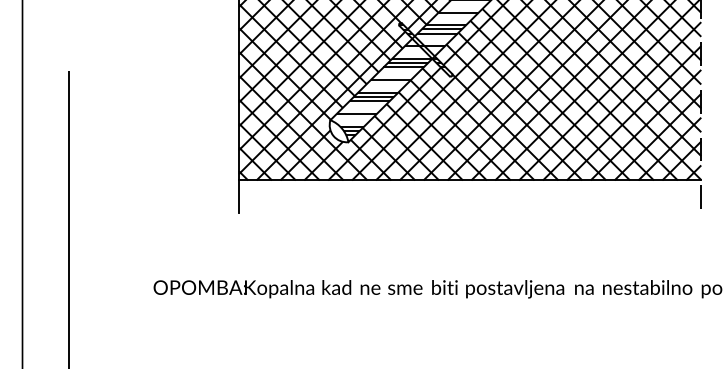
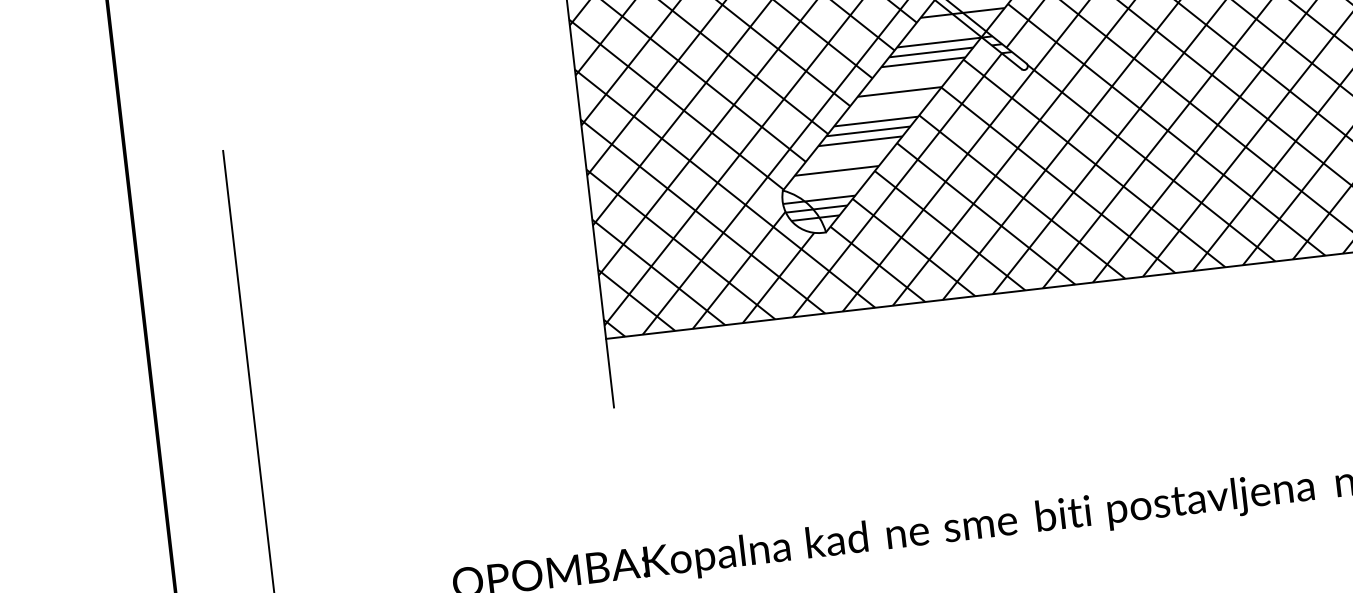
hatch: (337, 130) -> (800, 210), added

